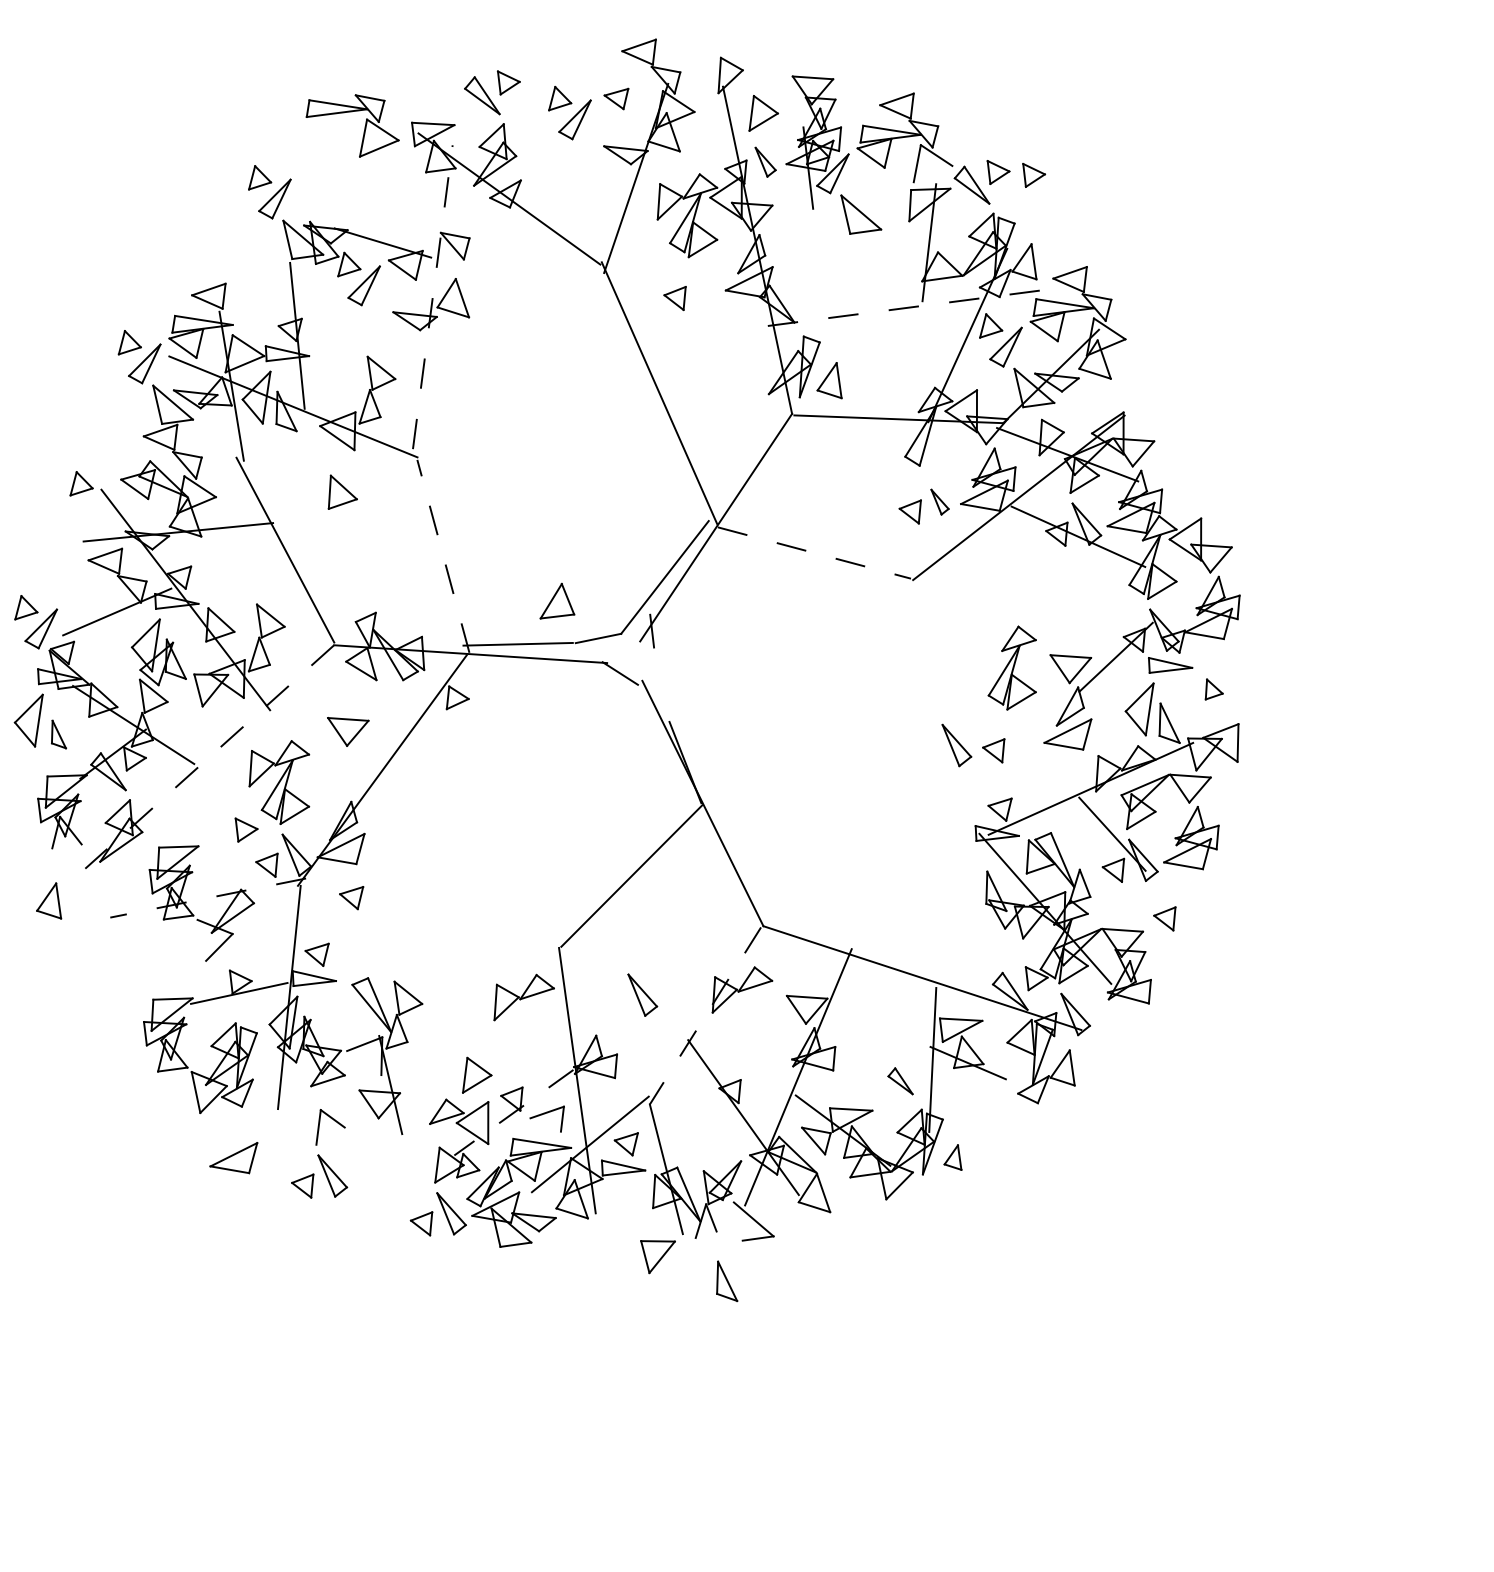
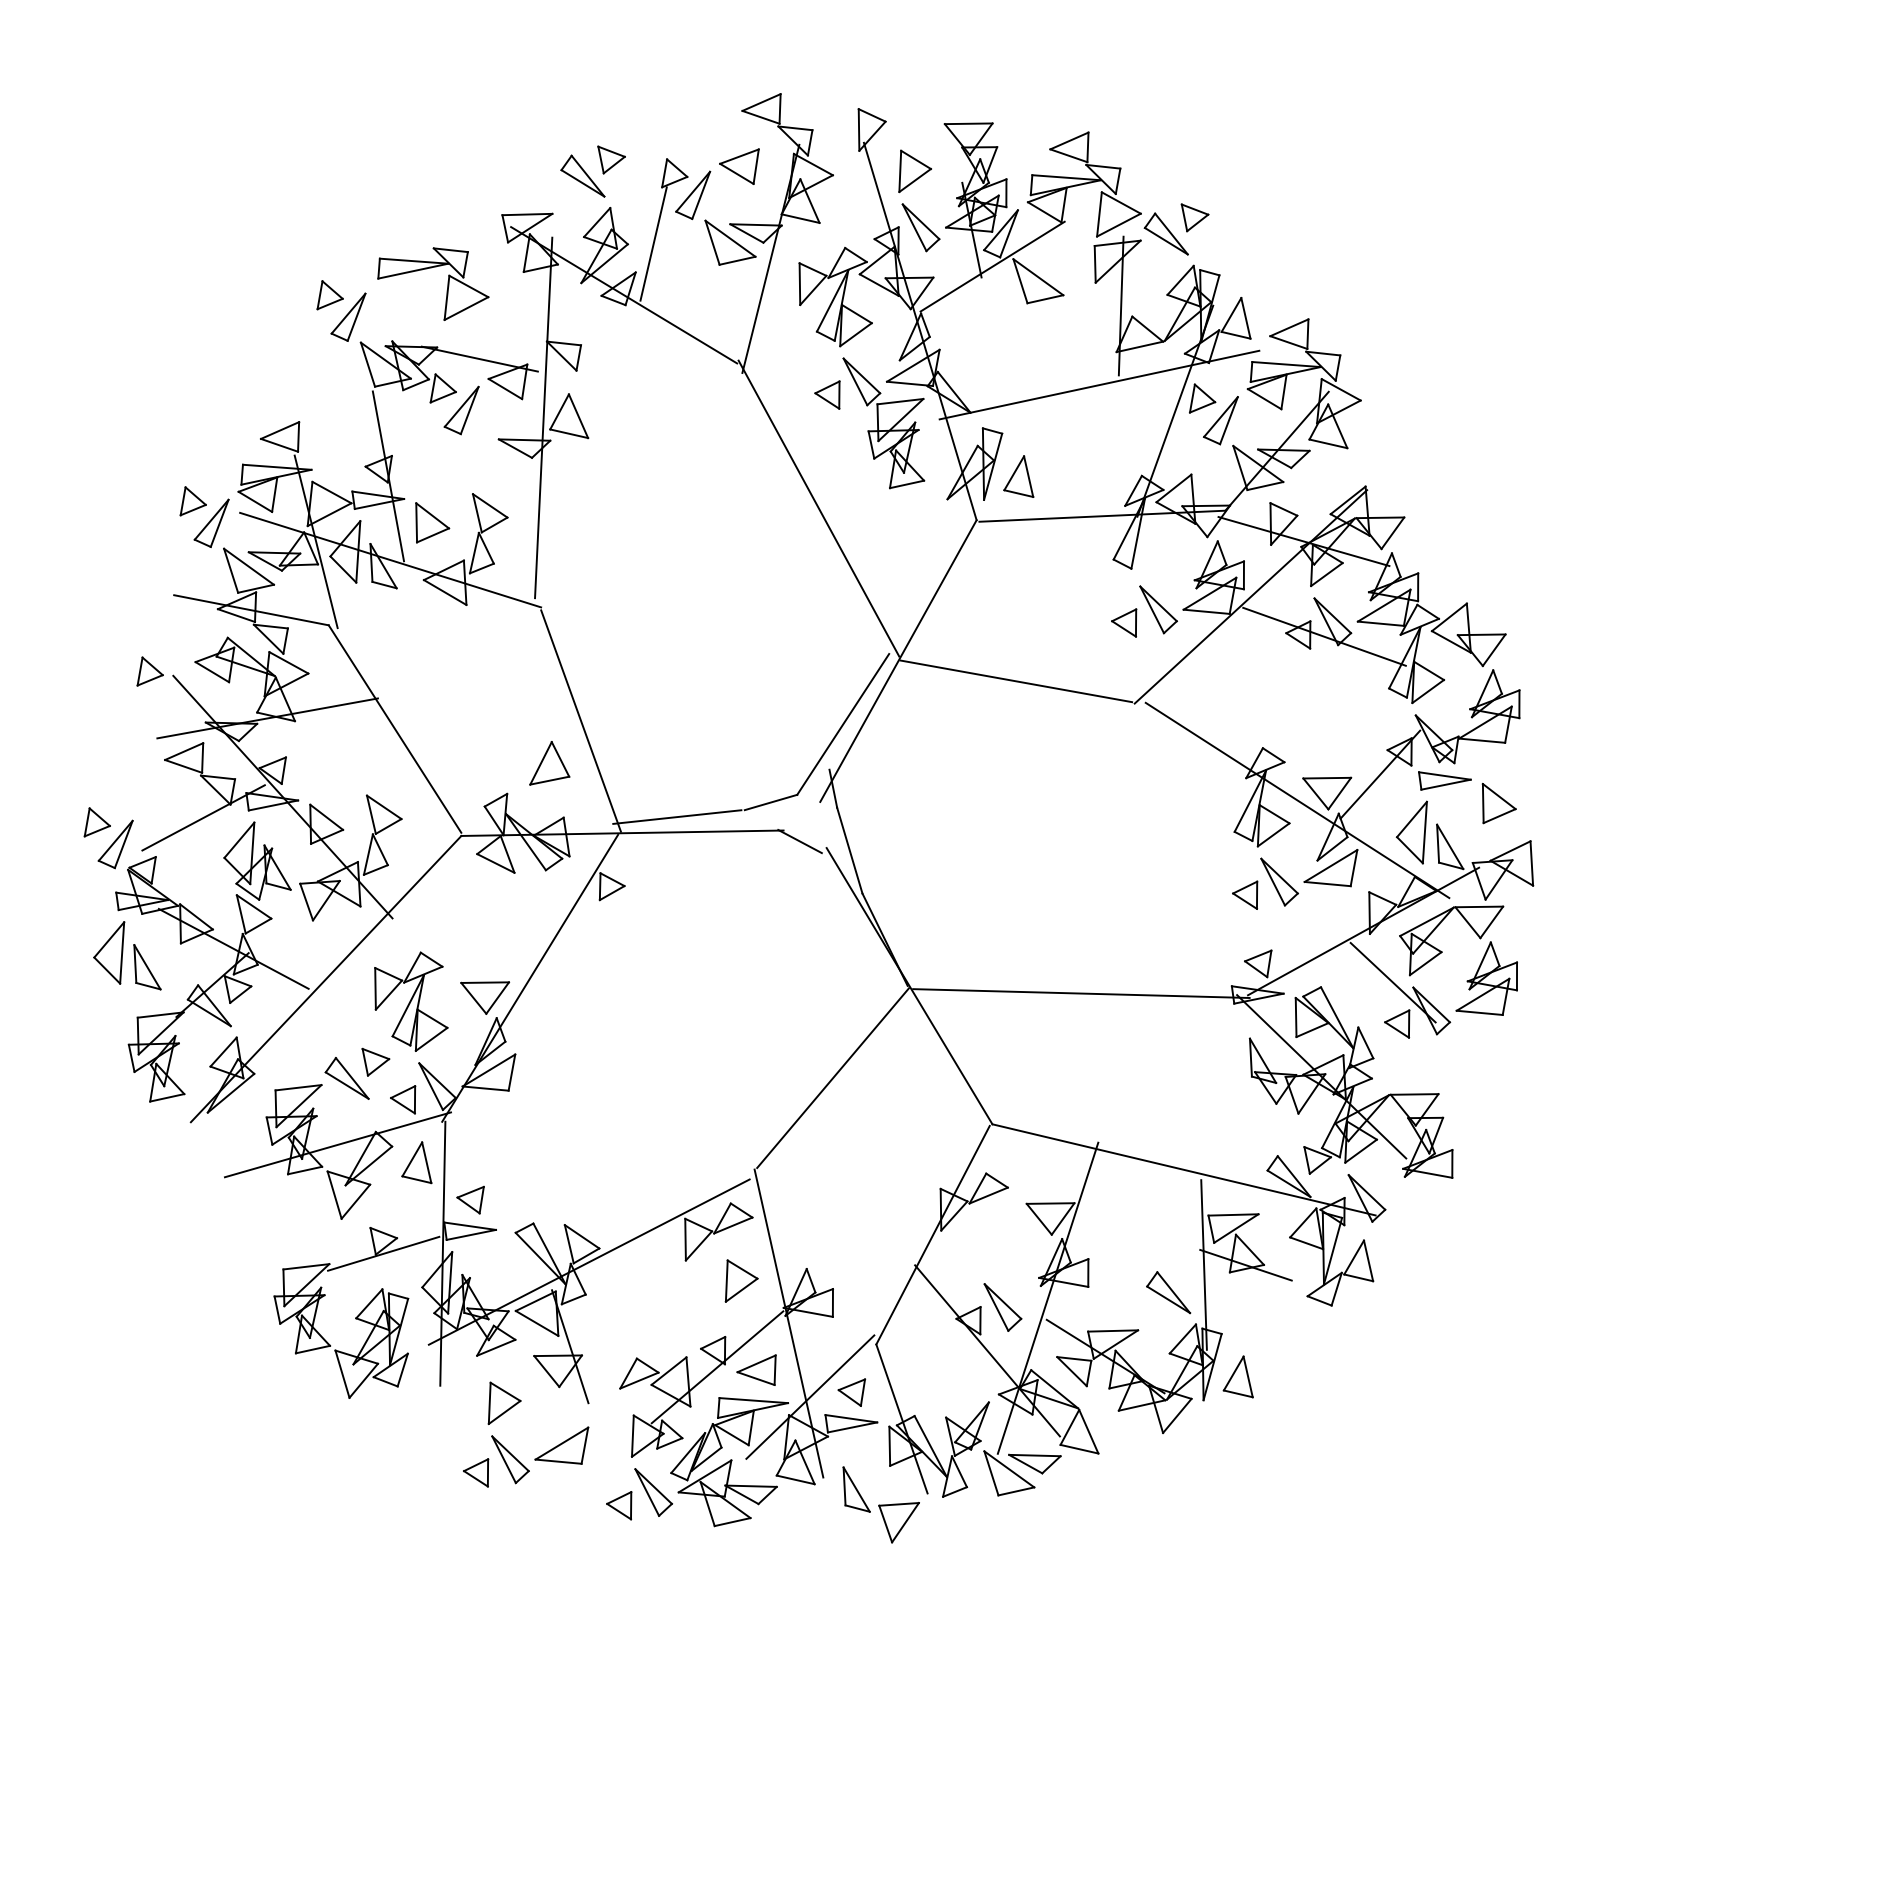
part: (616, 98) -> (739, 166), size x1.43
part: (364, 125) -> (447, 283), moved
line: (537, 157) -> (653, 243), added
part: (603, 161) -> (730, 242), added
part: (764, 162) -> (920, 227), size x1.43
line: (932, 173) -> (1118, 224), added
part: (1033, 175) -> (1236, 217), removed
line: (823, 200) -> (992, 266), added
line: (432, 296) -> (543, 417), dashed -> solid
line: (905, 307) -> (1099, 384), dashed -> solid
part: (720, 325) -> (883, 423), added
line: (172, 439) -> (251, 610), added
part: (343, 493) -> (432, 522), moved
part: (939, 502) -> (1158, 609), size x1.67
line: (814, 553) -> (1016, 681), dashed -> solid
line: (443, 556) -> (581, 721), dashed -> solid
part: (558, 601) -> (549, 763), moved
line: (1044, 673) -> (1297, 800), added
line: (661, 684) -> (849, 850), added
part: (1214, 689) -> (1498, 803), size x1.67
part: (347, 732) -> (485, 997), moved
part: (59, 734) -> (147, 967), size x1.43
part: (956, 745) -> (1279, 881), moved
line: (209, 757) -> (326, 979), dashed -> solid
line: (847, 821) -> (1081, 993), added
part: (220, 842) -> (346, 1078), added
line: (67, 846) -> (167, 1097), added
part: (351, 896) -> (505, 1129), removed
line: (207, 897) -> (337, 1144), dashed -> solid
part: (49, 900) -> (416, 1162), moved
part: (1164, 917) -> (1462, 1075), removed
line: (201, 939) -> (334, 1194), added
part: (641, 995) -> (1002, 1307), moved
line: (412, 1014) -> (588, 1261), added
line: (704, 1016) -> (932, 1235), dashed -> solid
line: (363, 1062) -> (536, 1322), added
part: (477, 1075) -> (741, 1280), moved
part: (900, 1080) -> (1168, 1292), size x1.43
line: (513, 1112) -> (717, 1367), dashed -> solid
line: (545, 1124) -> (755, 1378), added
line: (330, 1135) -> (504, 1411), added
part: (233, 1156) -> (561, 1445), moved
part: (953, 1156) -> (1237, 1376), size x1.43
part: (775, 1216) -> (1034, 1463), added
line: (738, 1221) -> (991, 1473), added
line: (705, 1234) -> (954, 1491), added
part: (727, 1281) -> (856, 1489), moved

